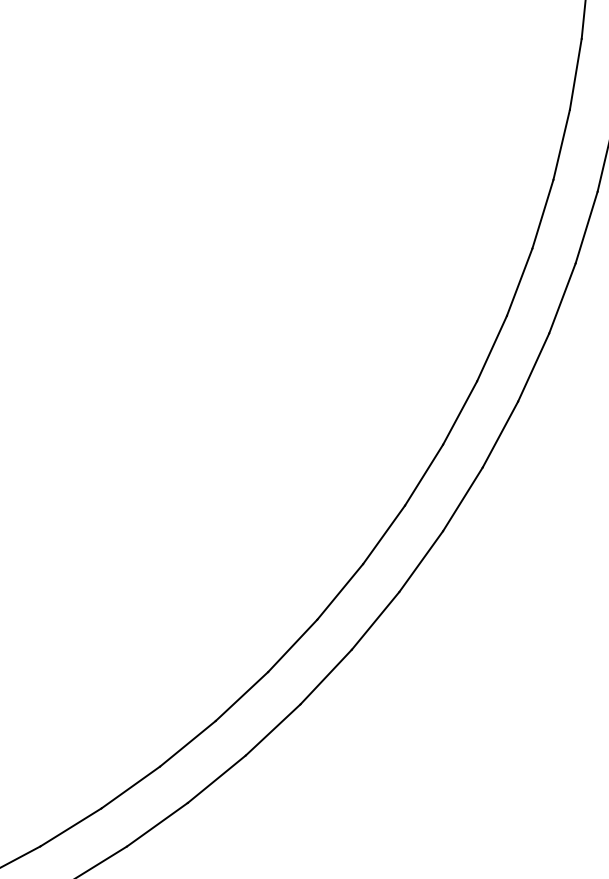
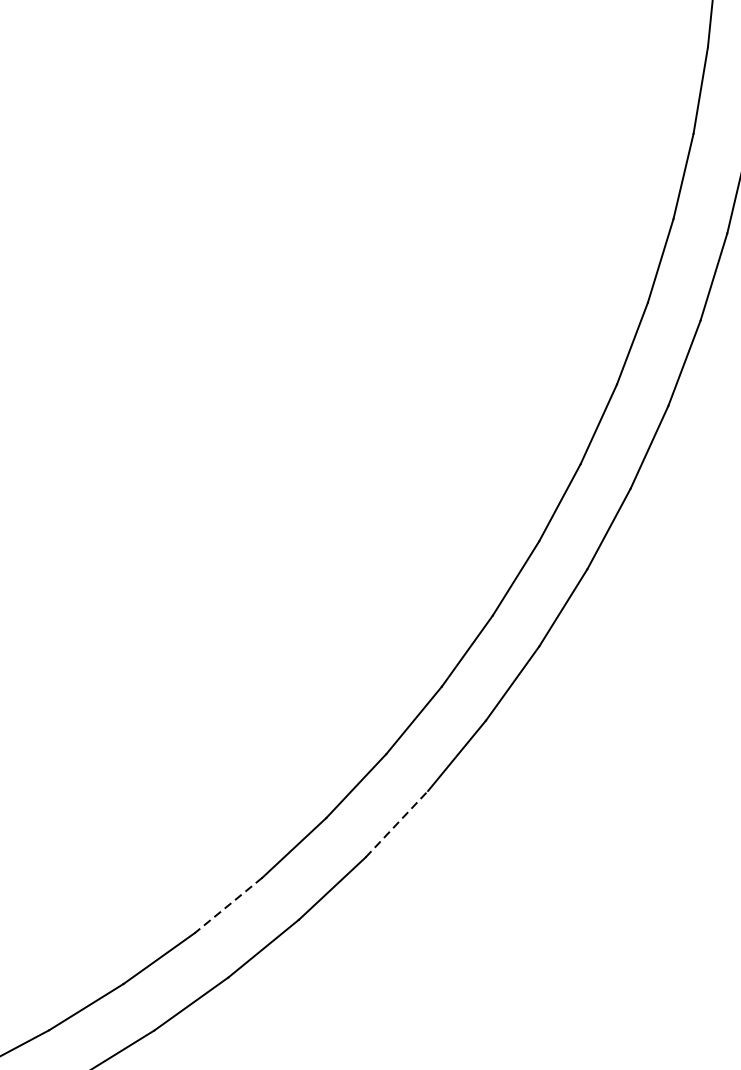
line: (326, 676) -> (397, 823), solid -> dashed
line: (187, 743) -> (228, 905), solid -> dashed

